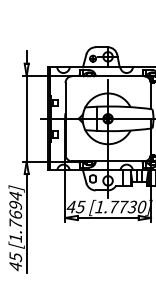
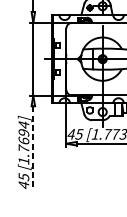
line: (26, 223) -> (33, 148), solid -> dashed

